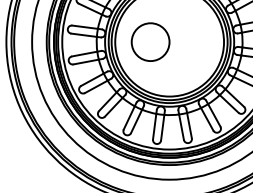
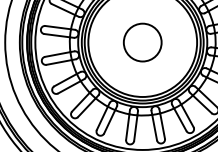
circle: (150, 41) -> (142, 41), moved

